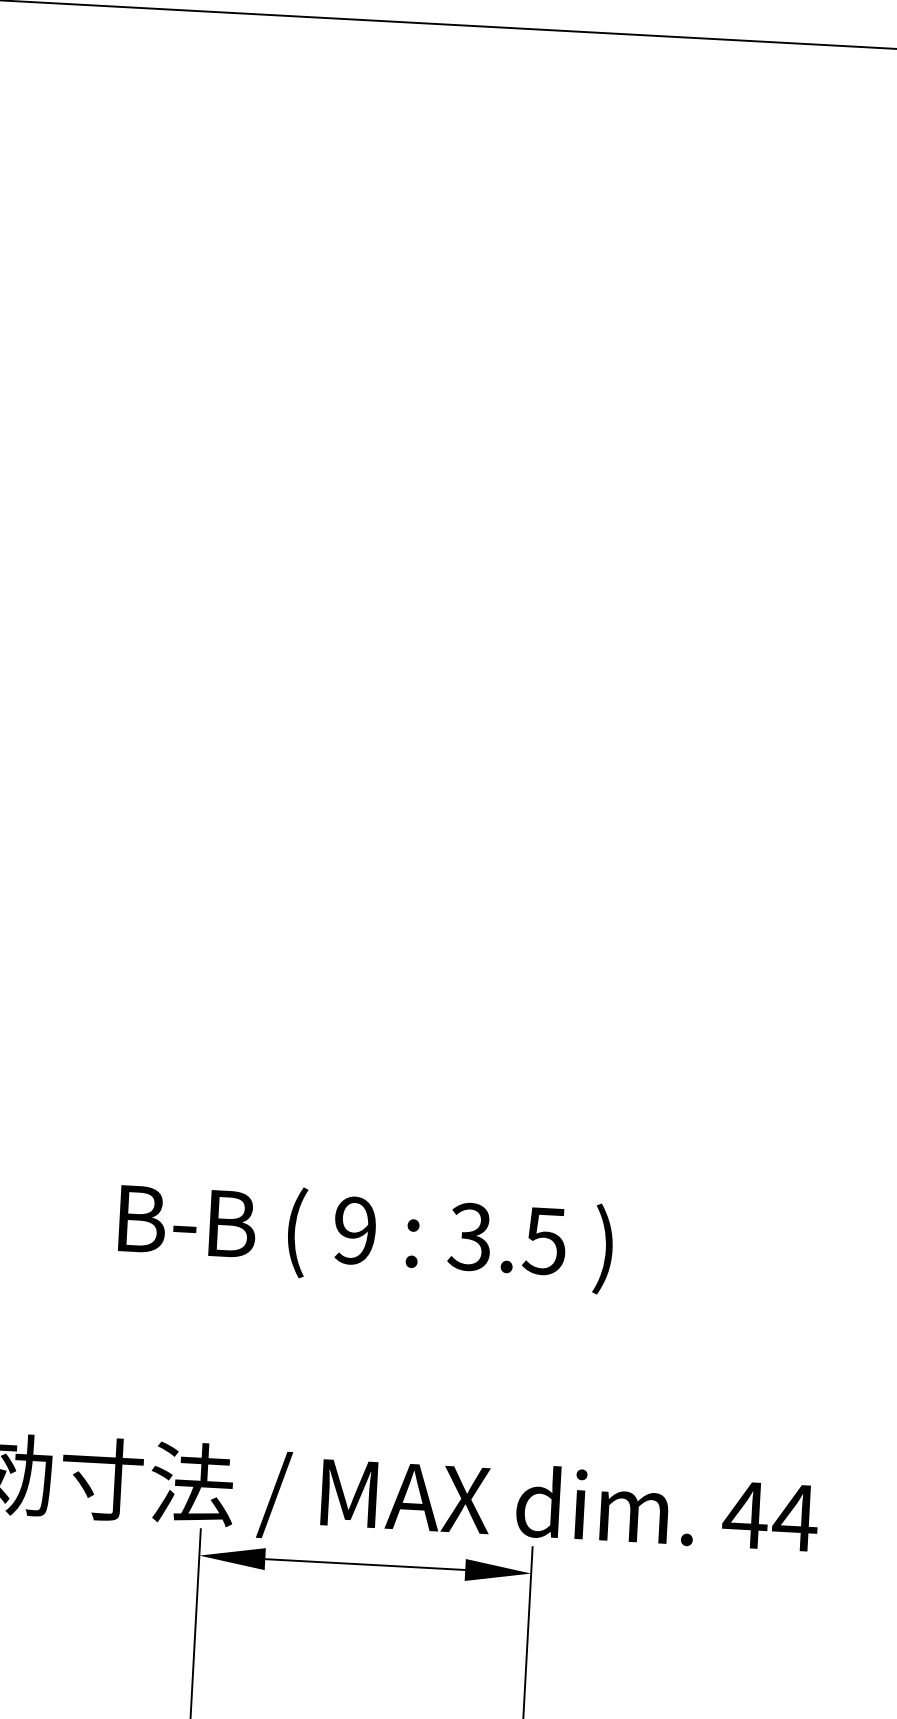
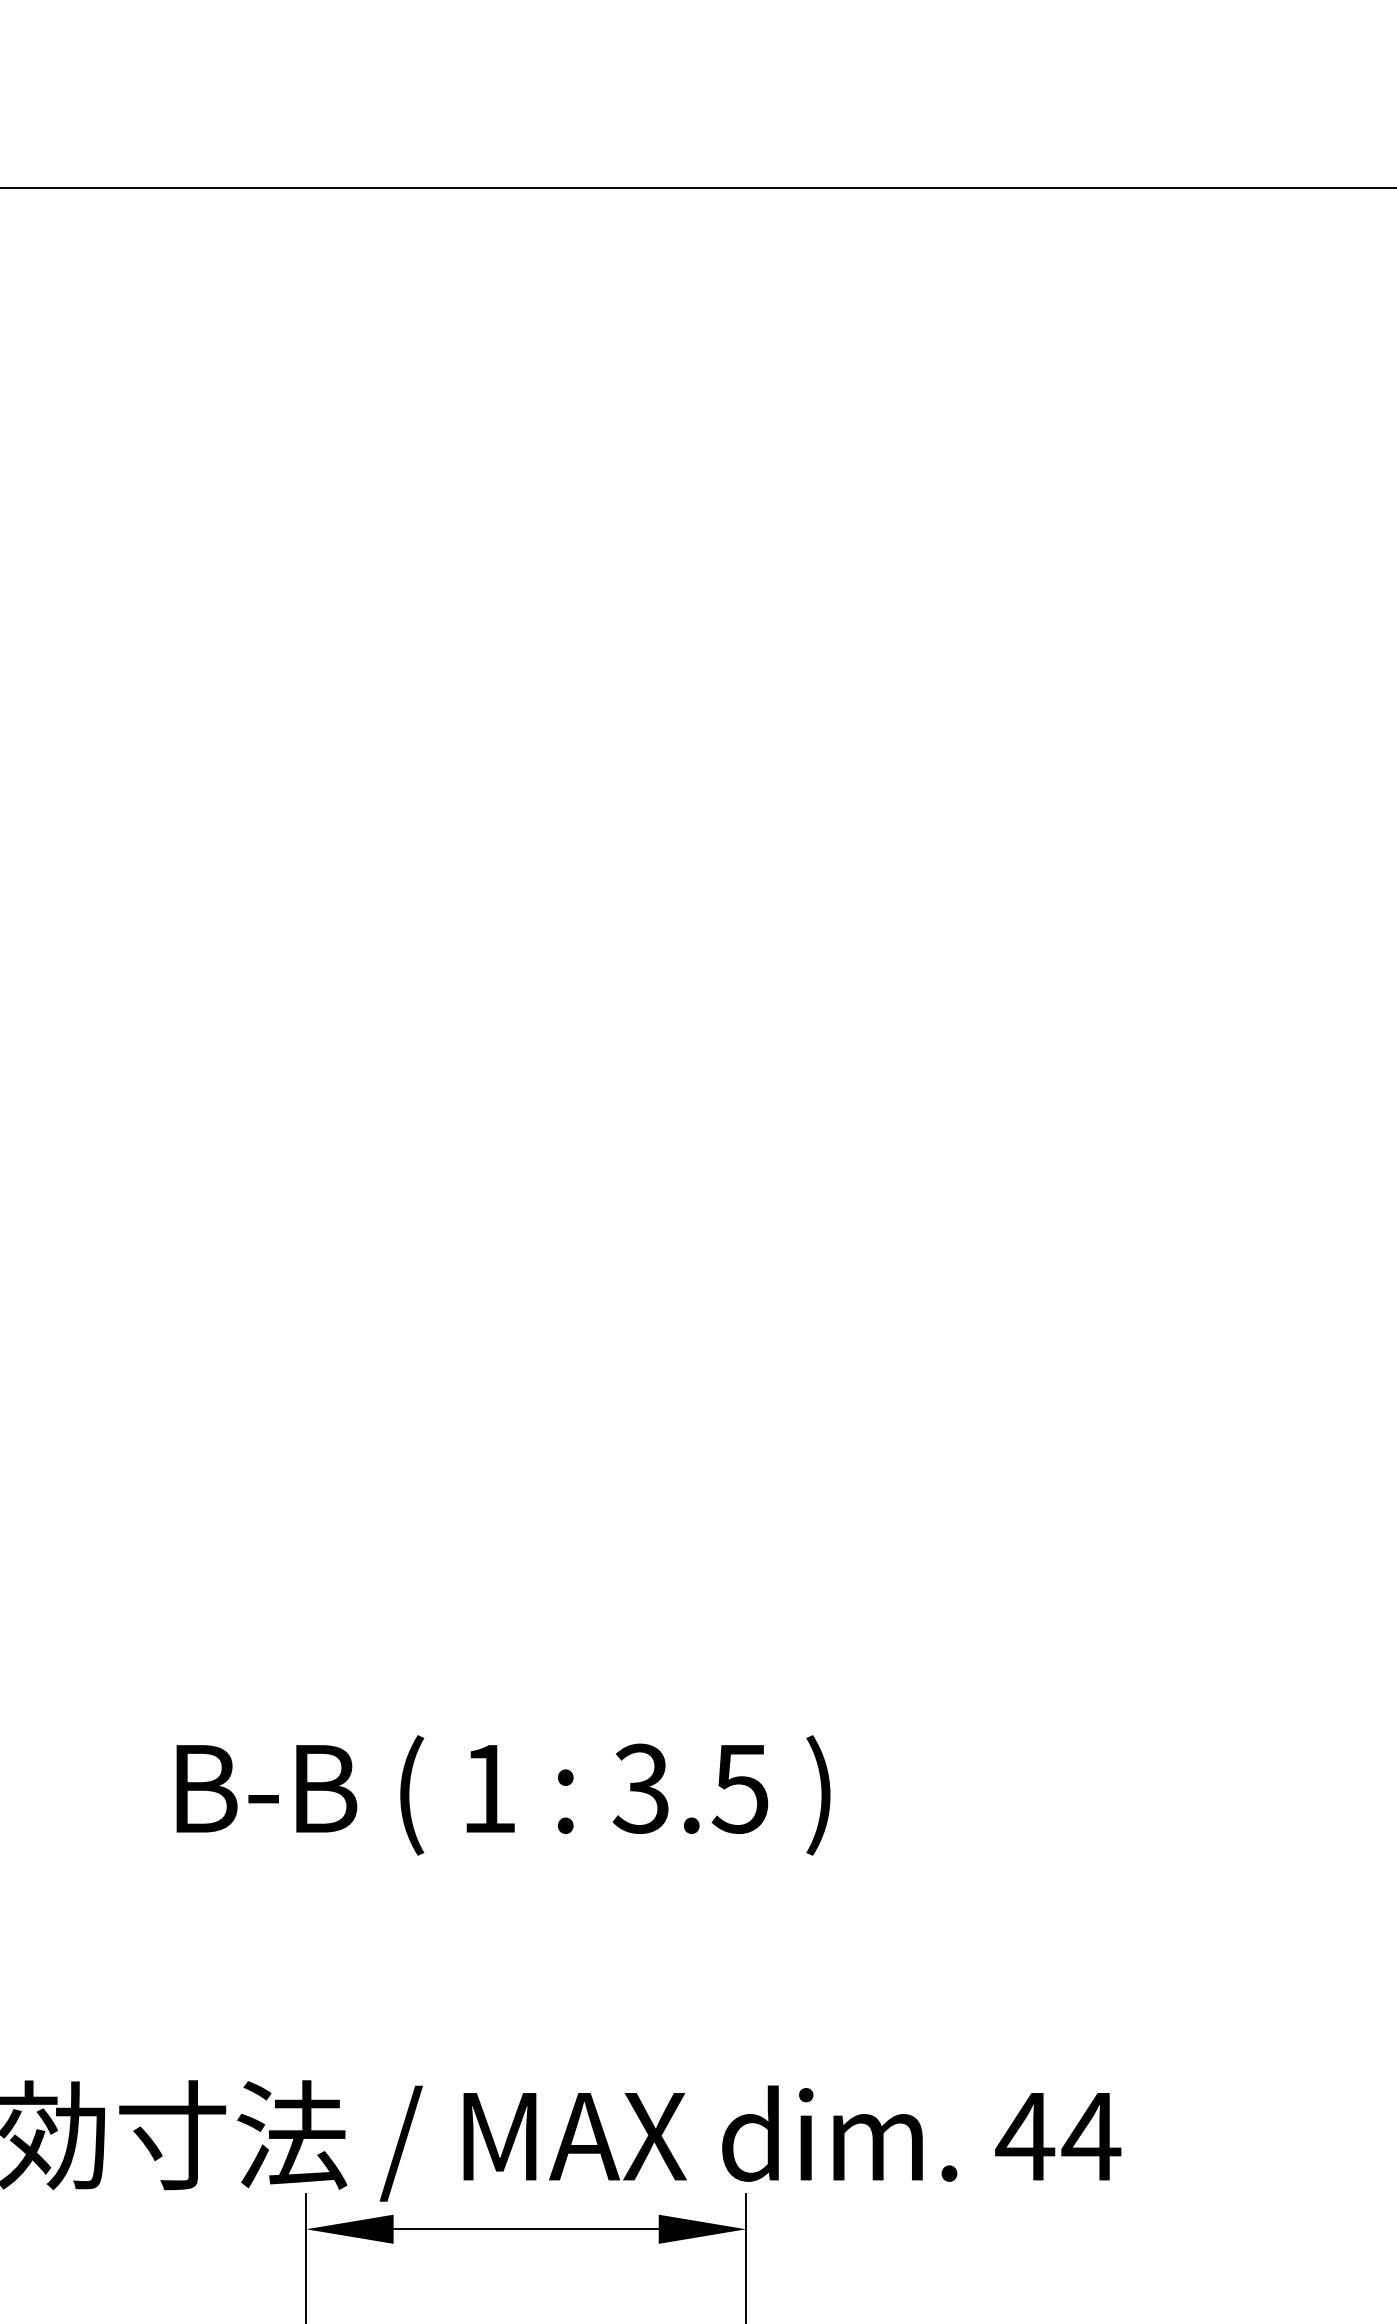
text: (354, 1230) -> (488, 1788), 9 -> 1

